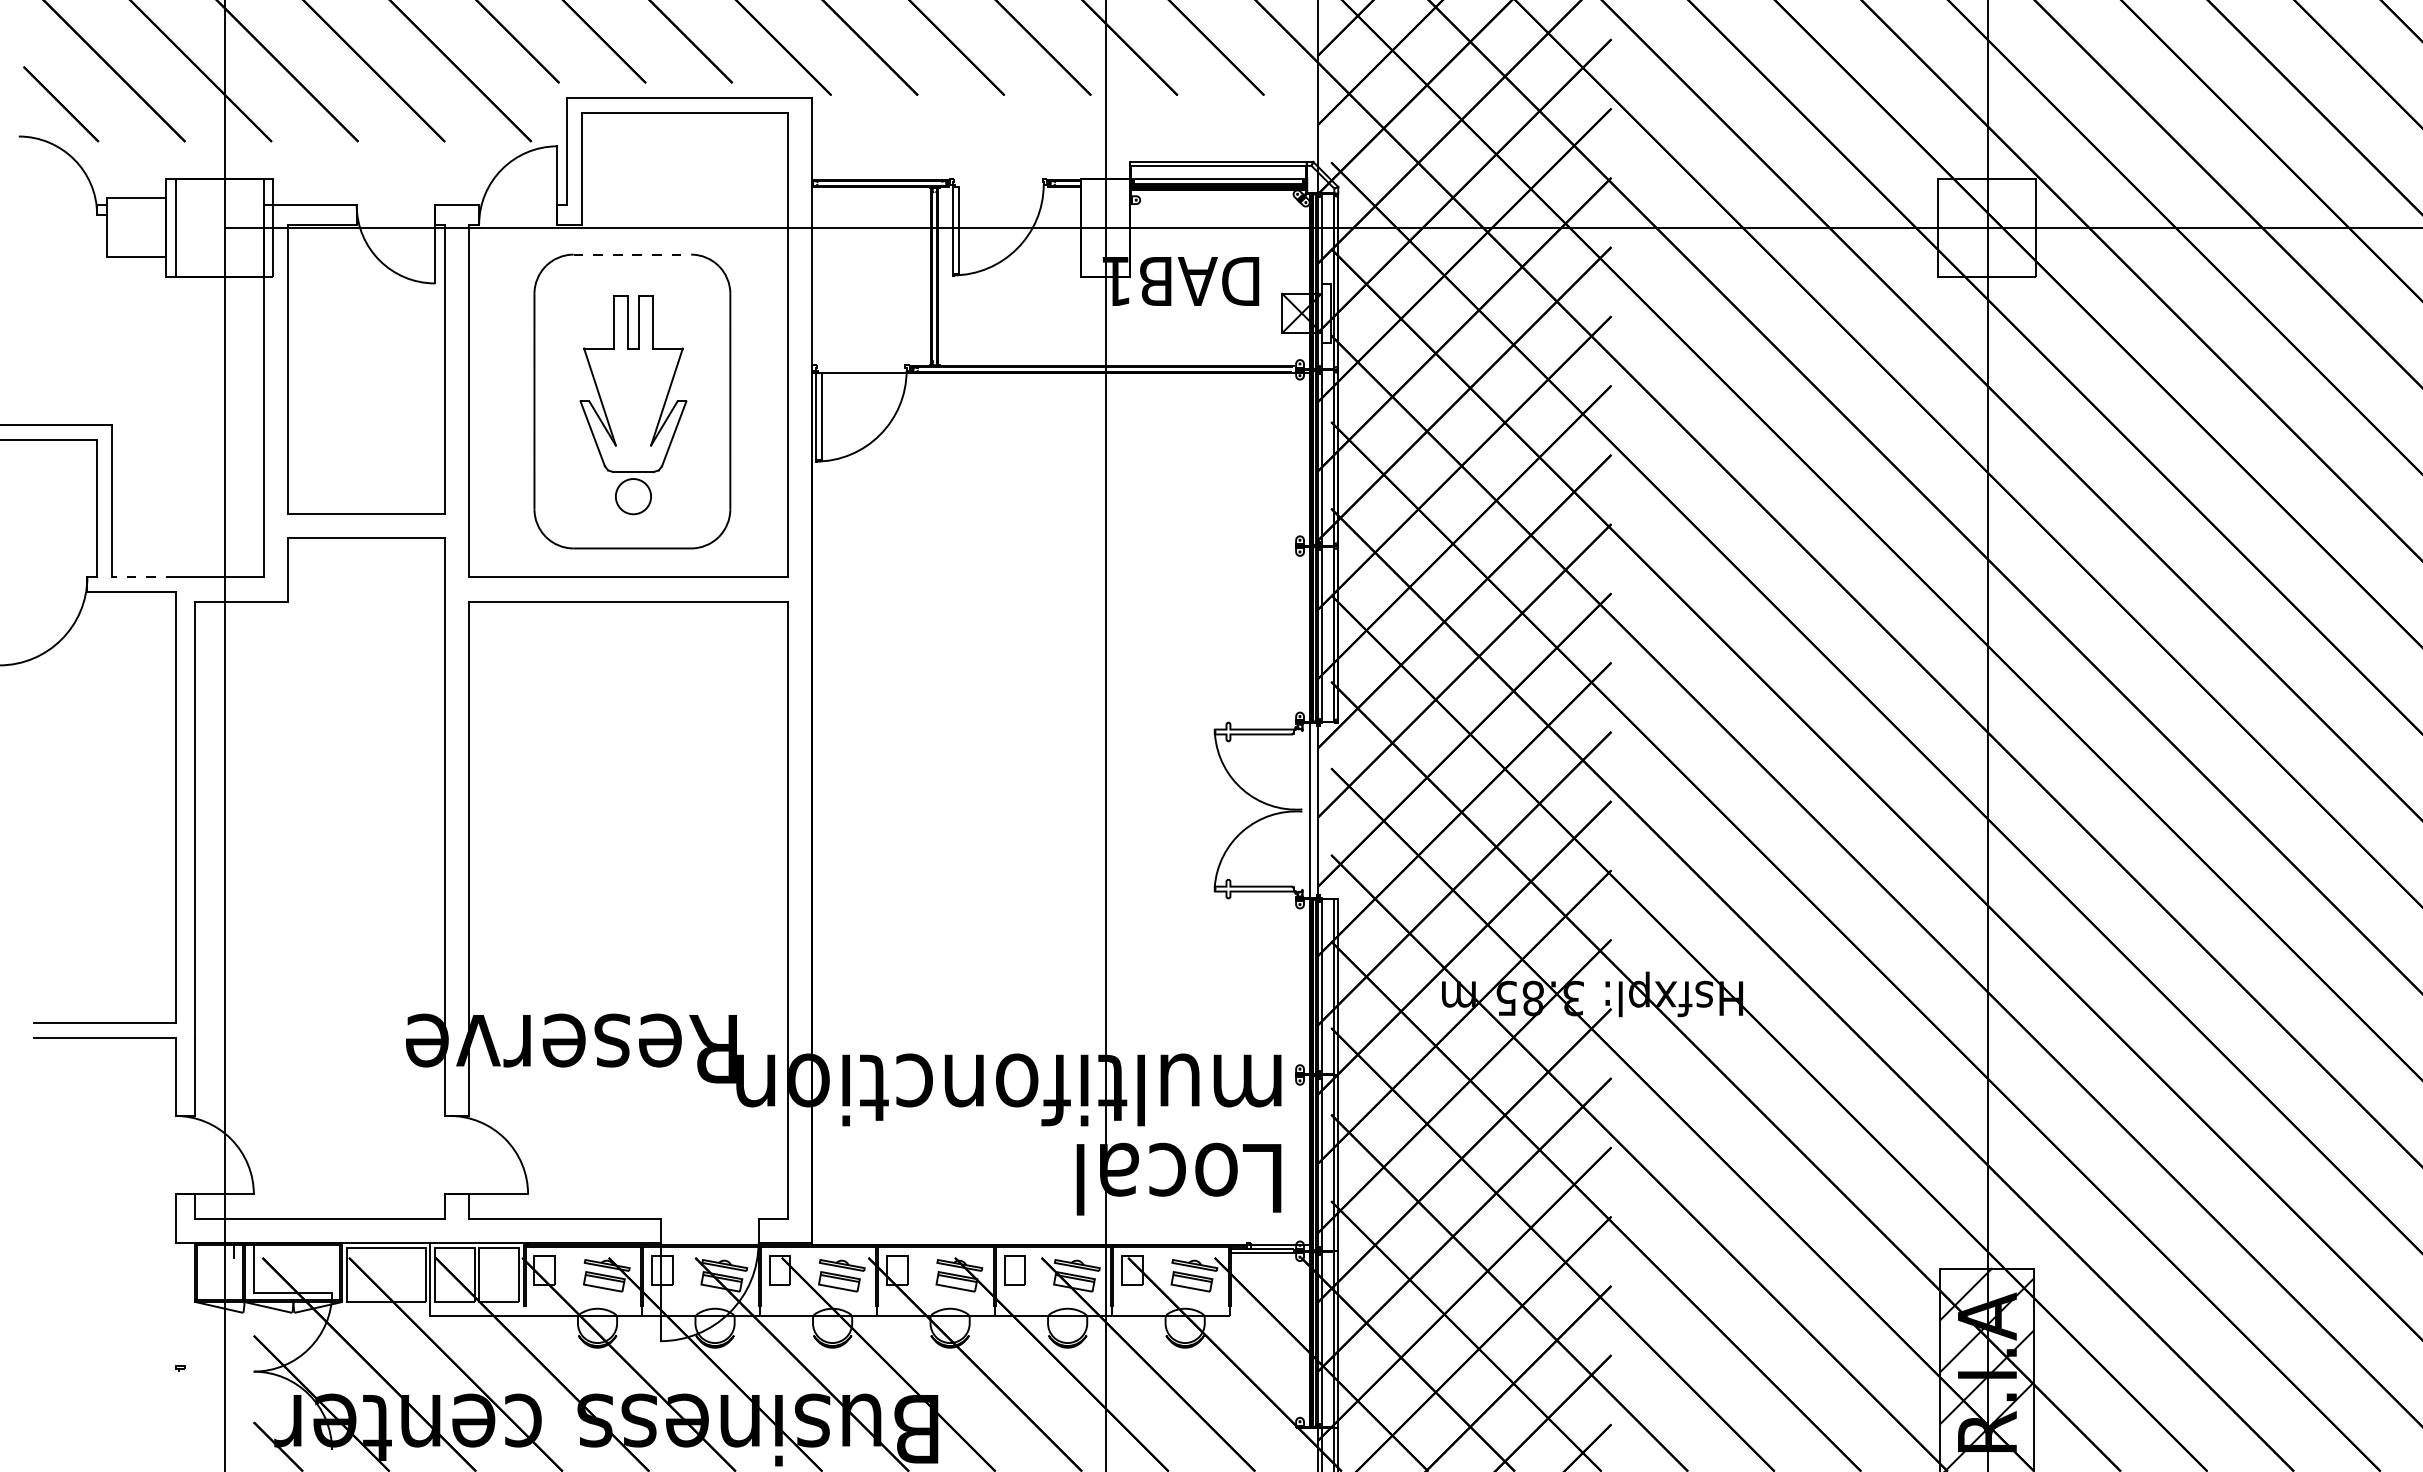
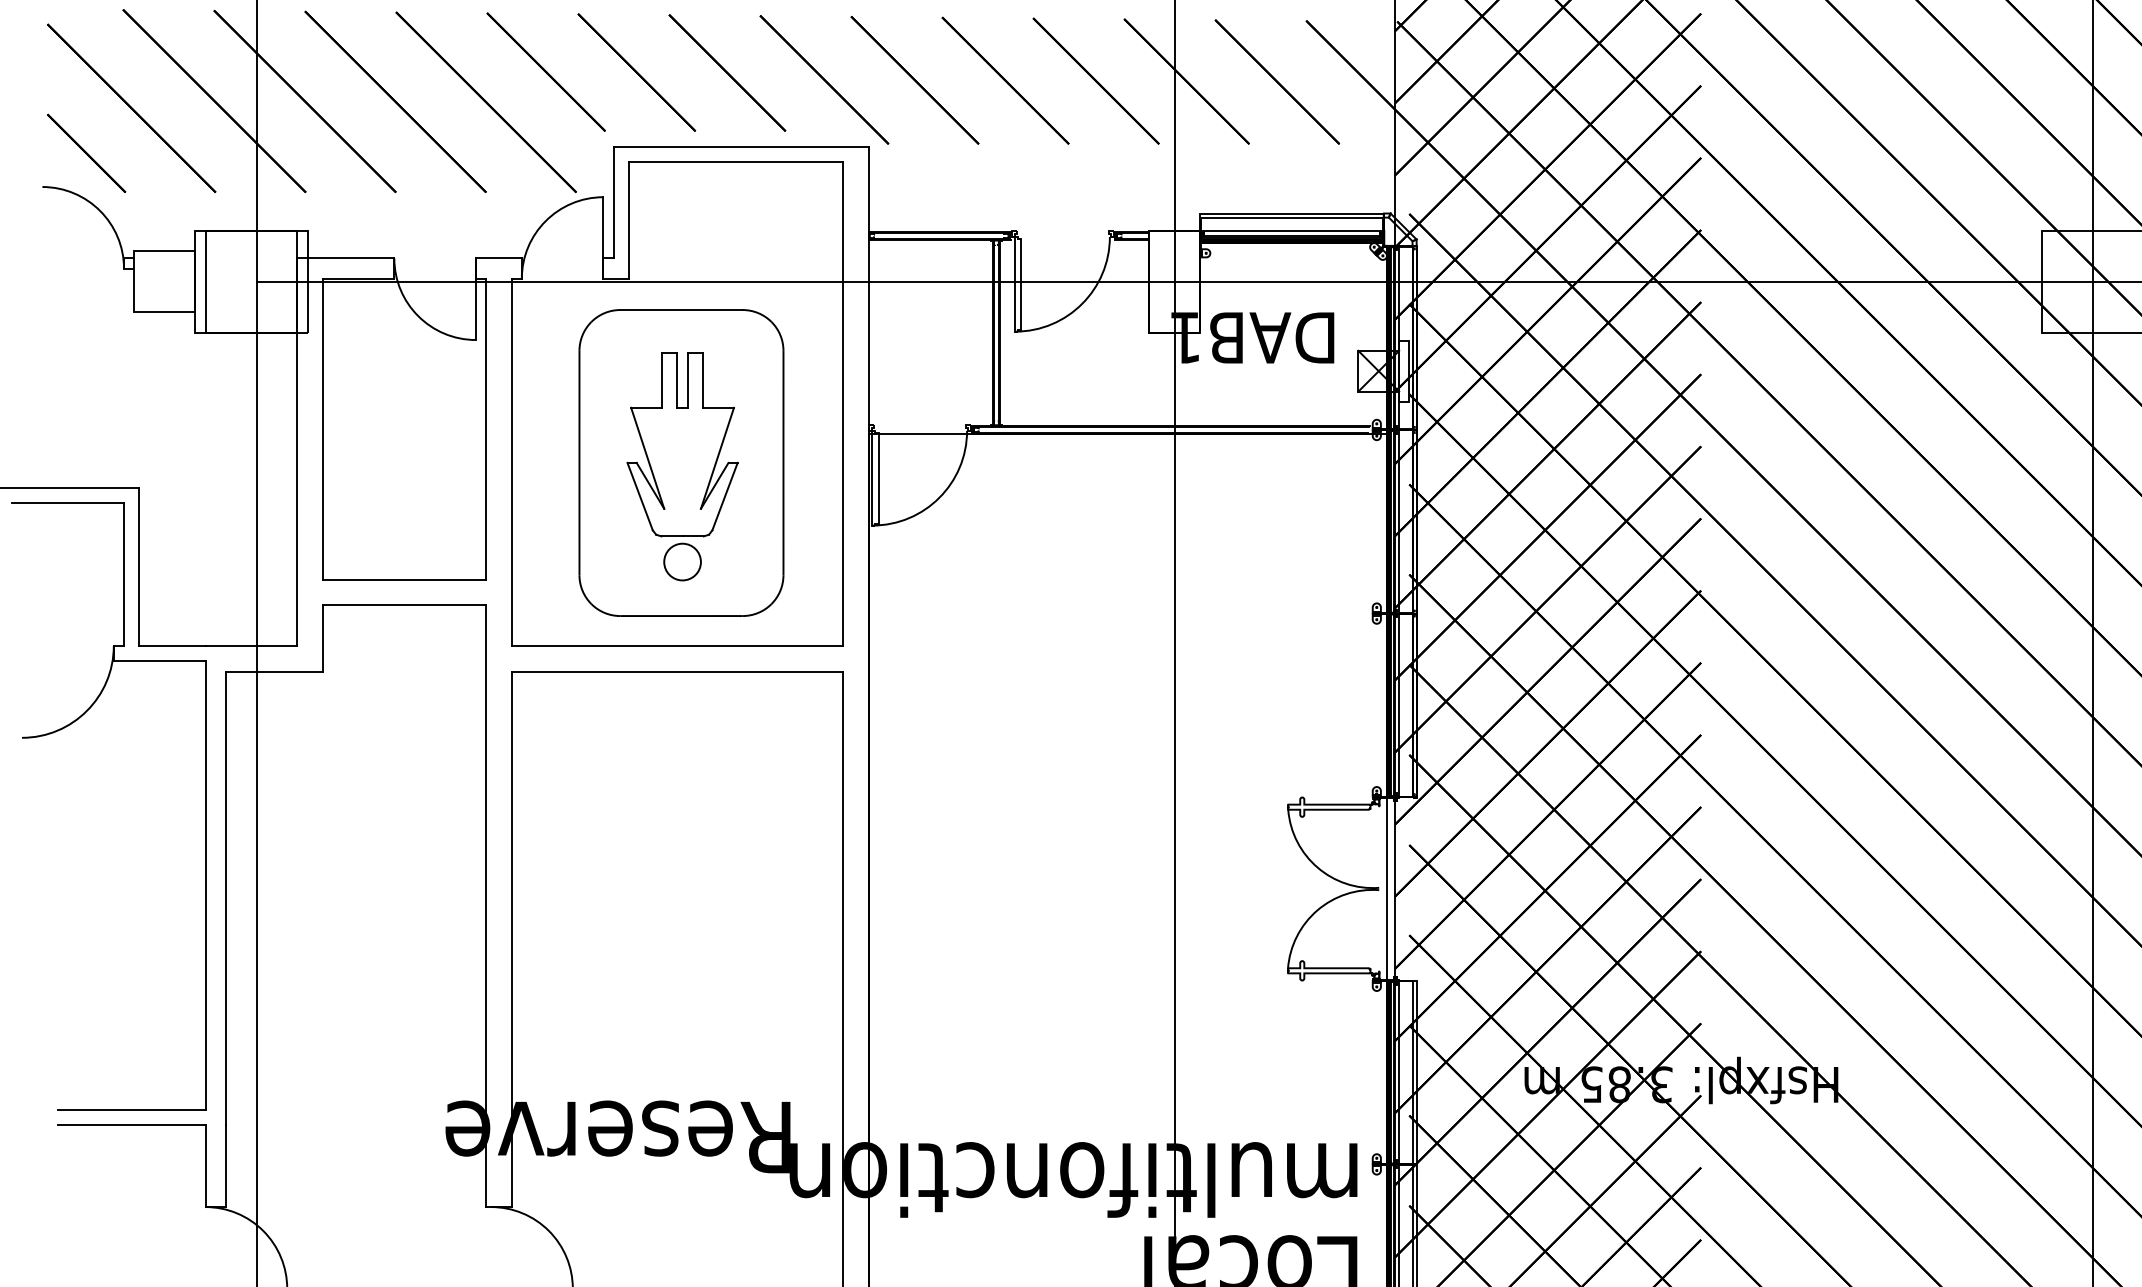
line: (632, 254) -> (681, 309), dashed -> solid
line: (143, 577) -> (172, 646), dashed -> solid

